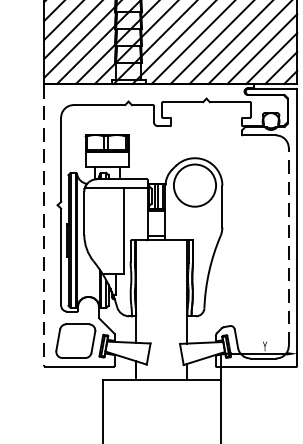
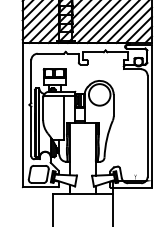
line: (43, 225) -> (22, 115), dashed -> solid
line: (288, 247) -> (147, 126), dashed -> solid

